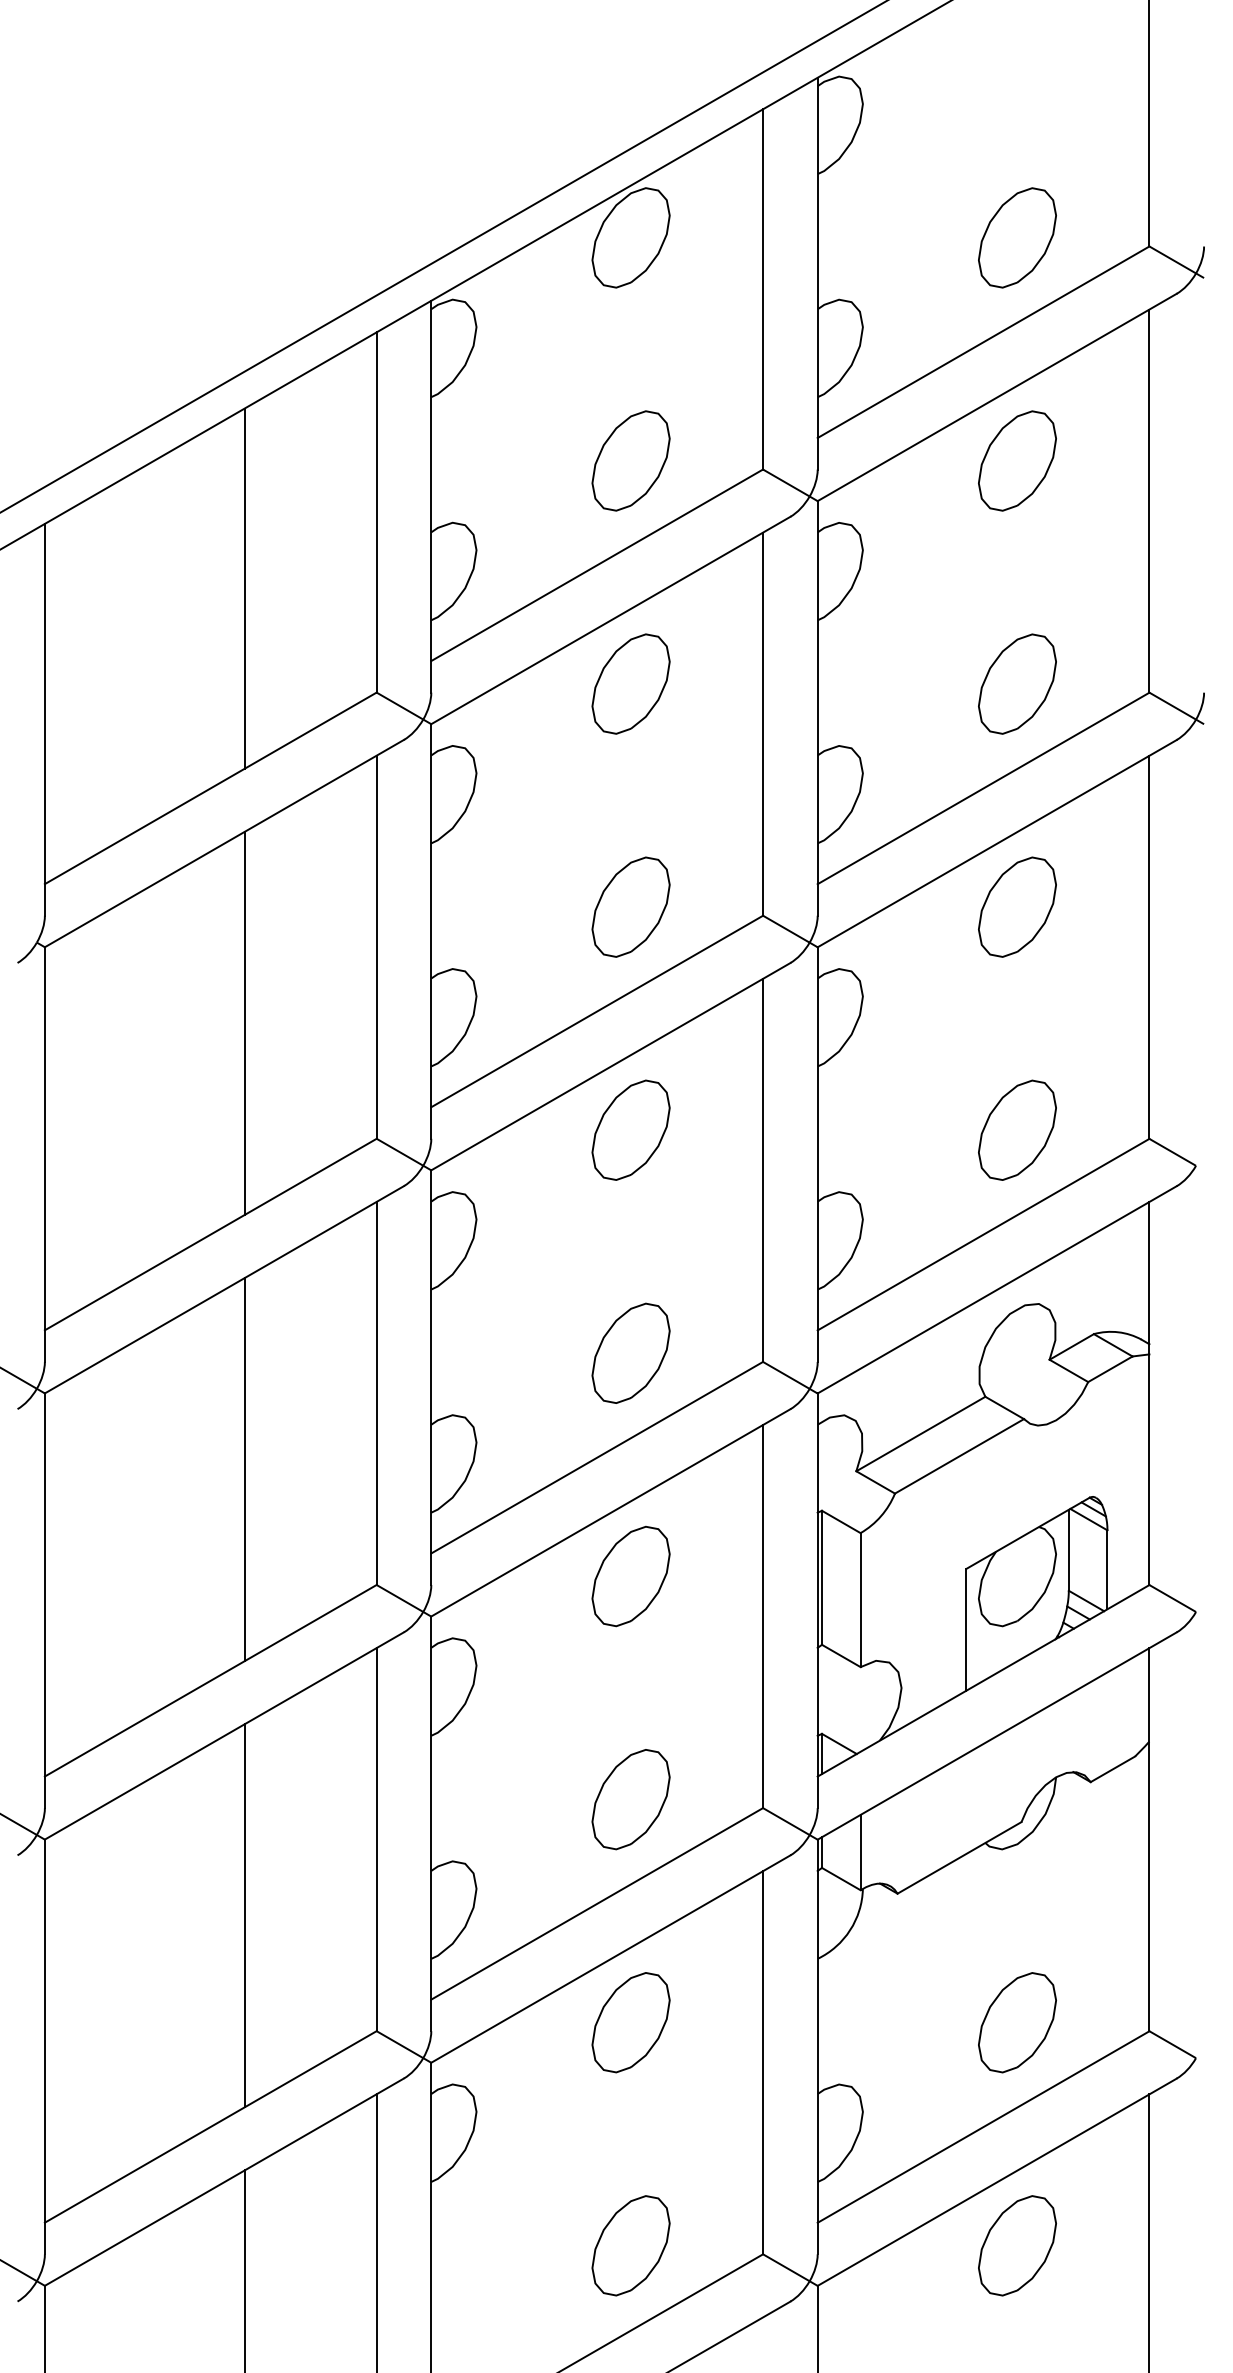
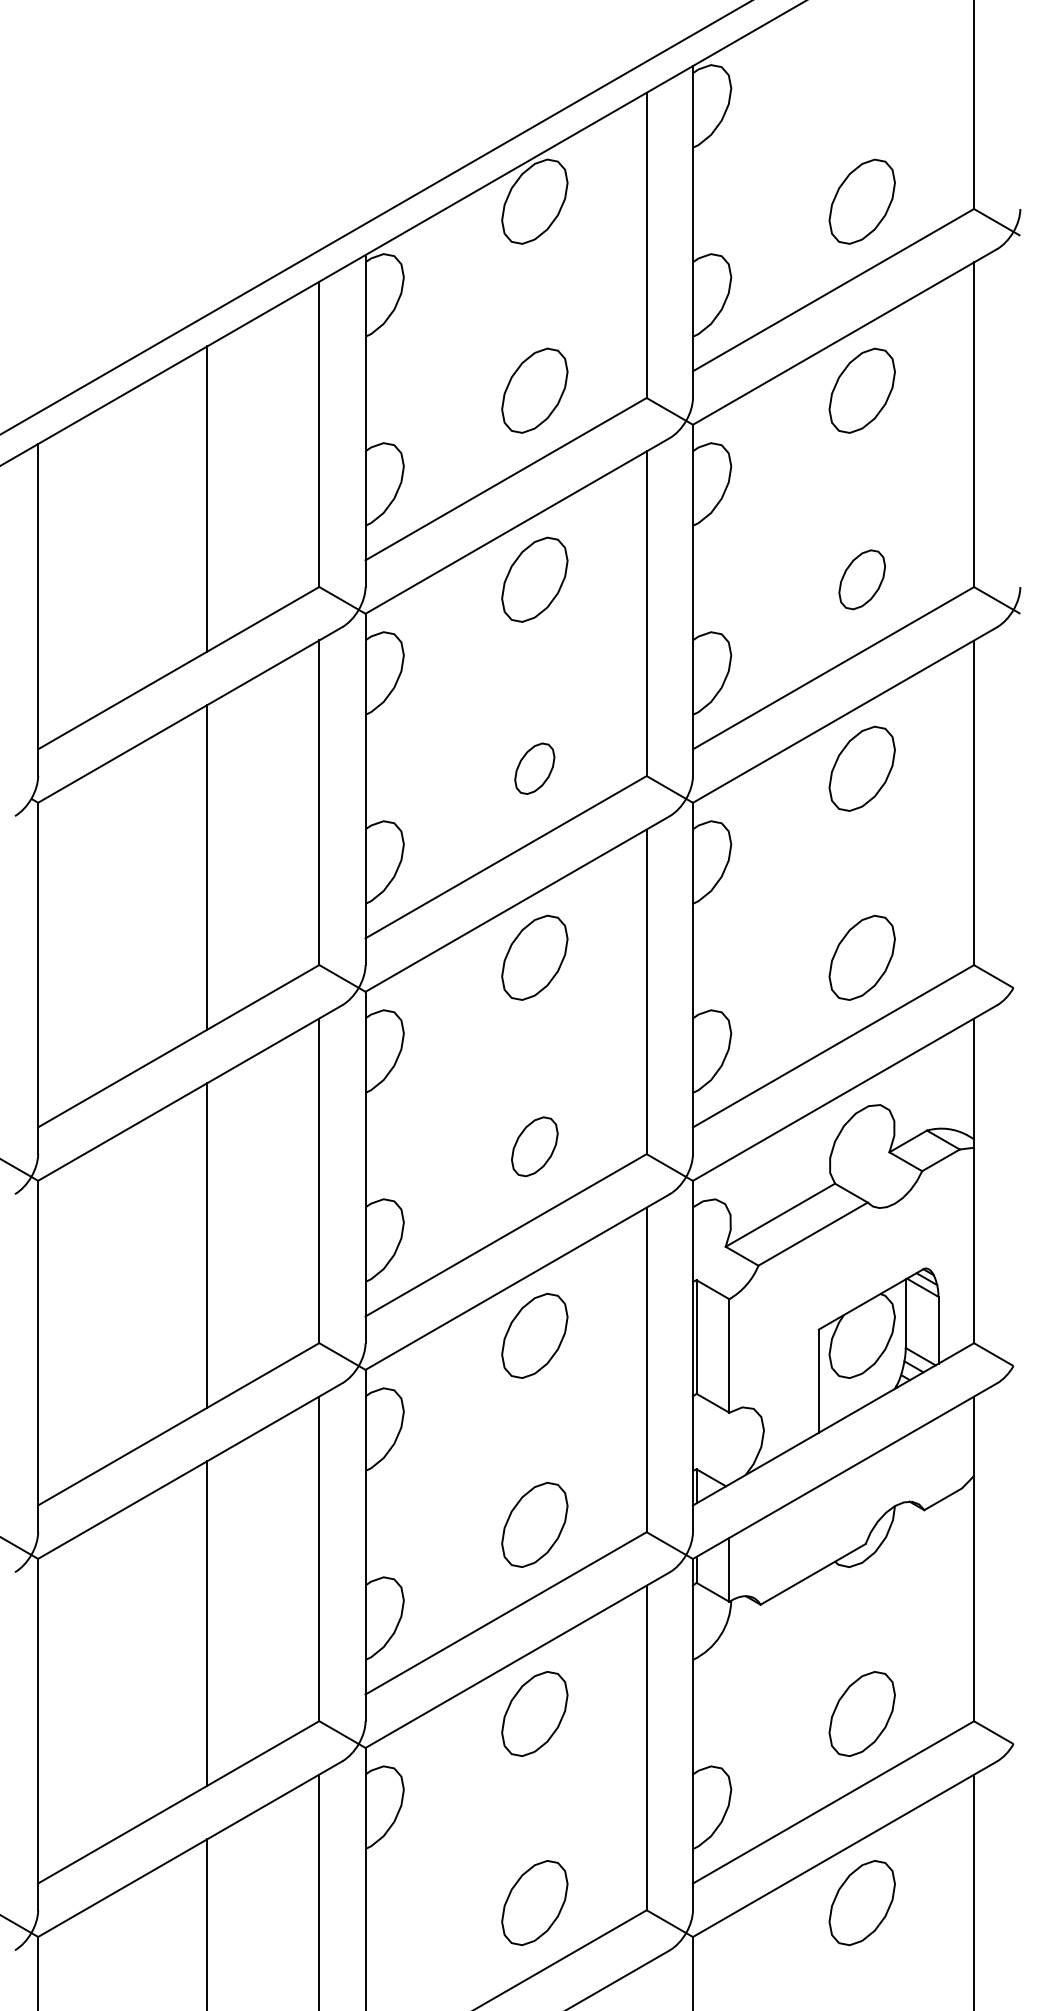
part: (1017, 683) -> (862, 579), size x0.7
part: (630, 906) -> (534, 768), size x0.6
part: (630, 1352) -> (534, 1146), size x0.7

